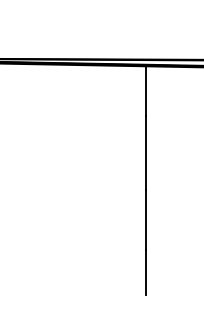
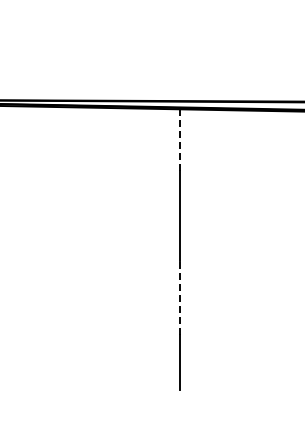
line: (145, 90) -> (179, 139), solid -> dashed
line: (145, 219) -> (179, 297), solid -> dashed

